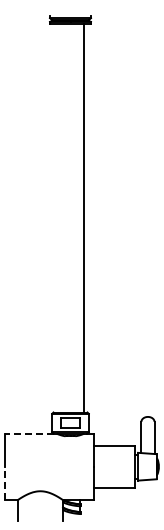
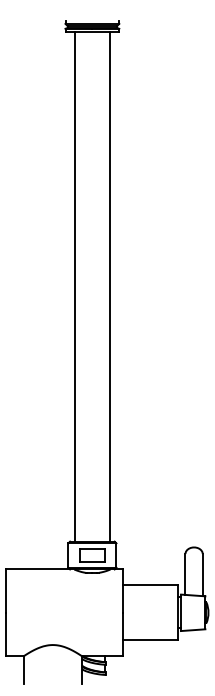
line: (57, 218) -> (75, 286), added
line: (28, 433) -> (37, 569), dashed -> solid
line: (5, 483) -> (7, 634), dashed -> solid

